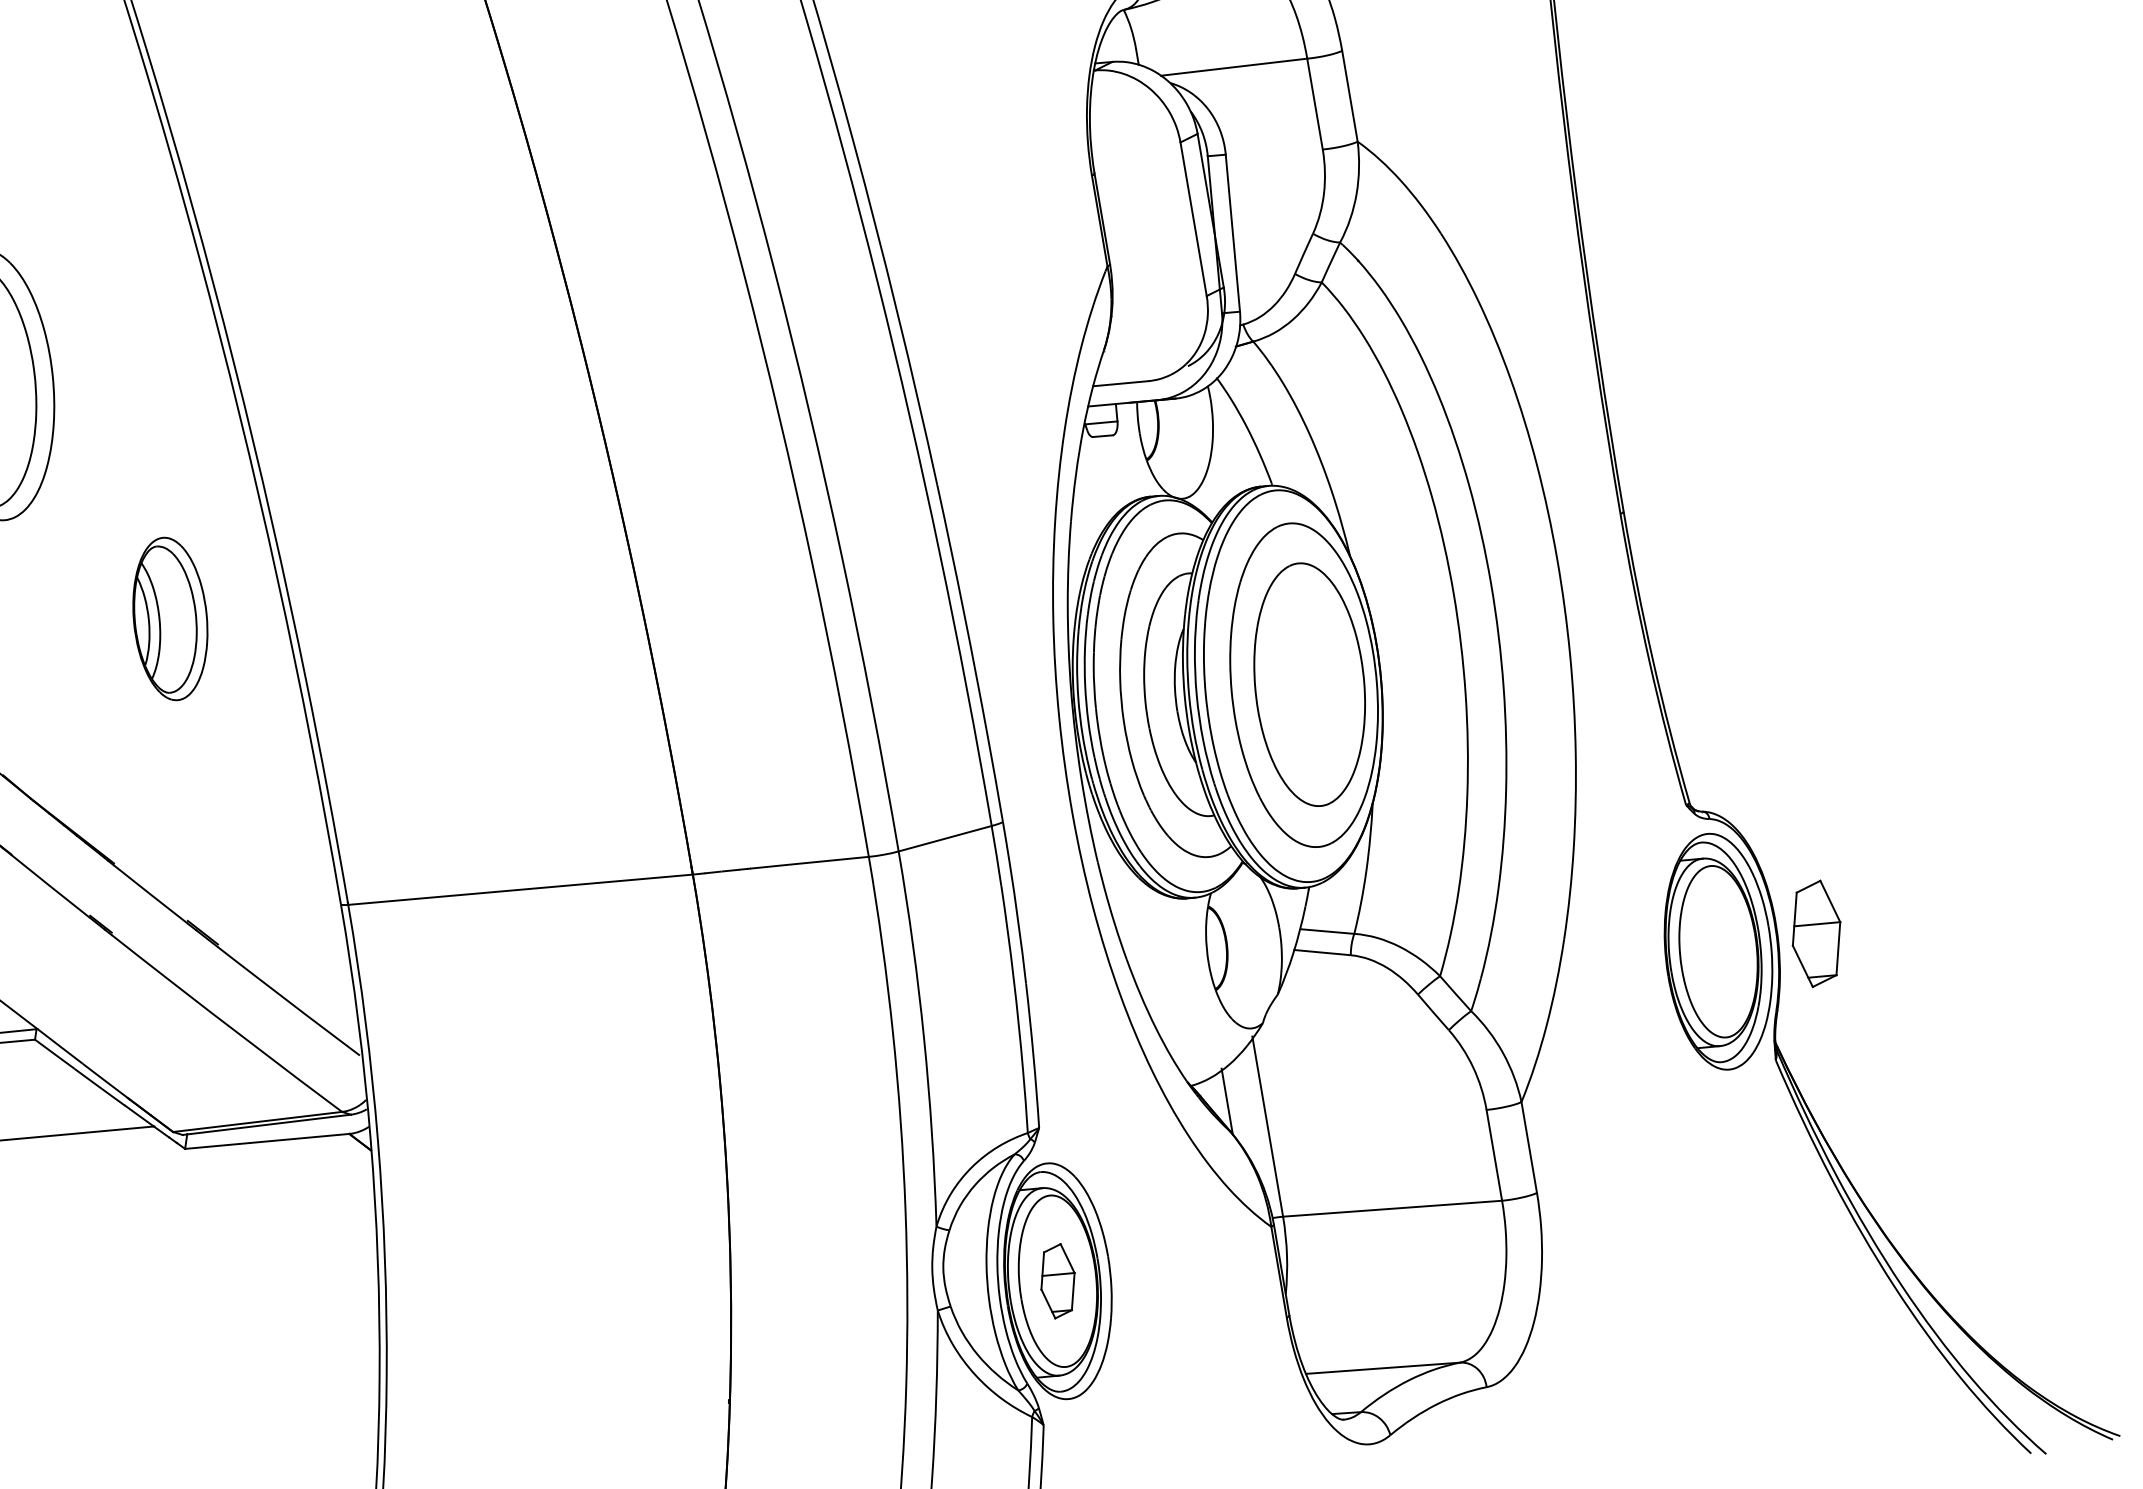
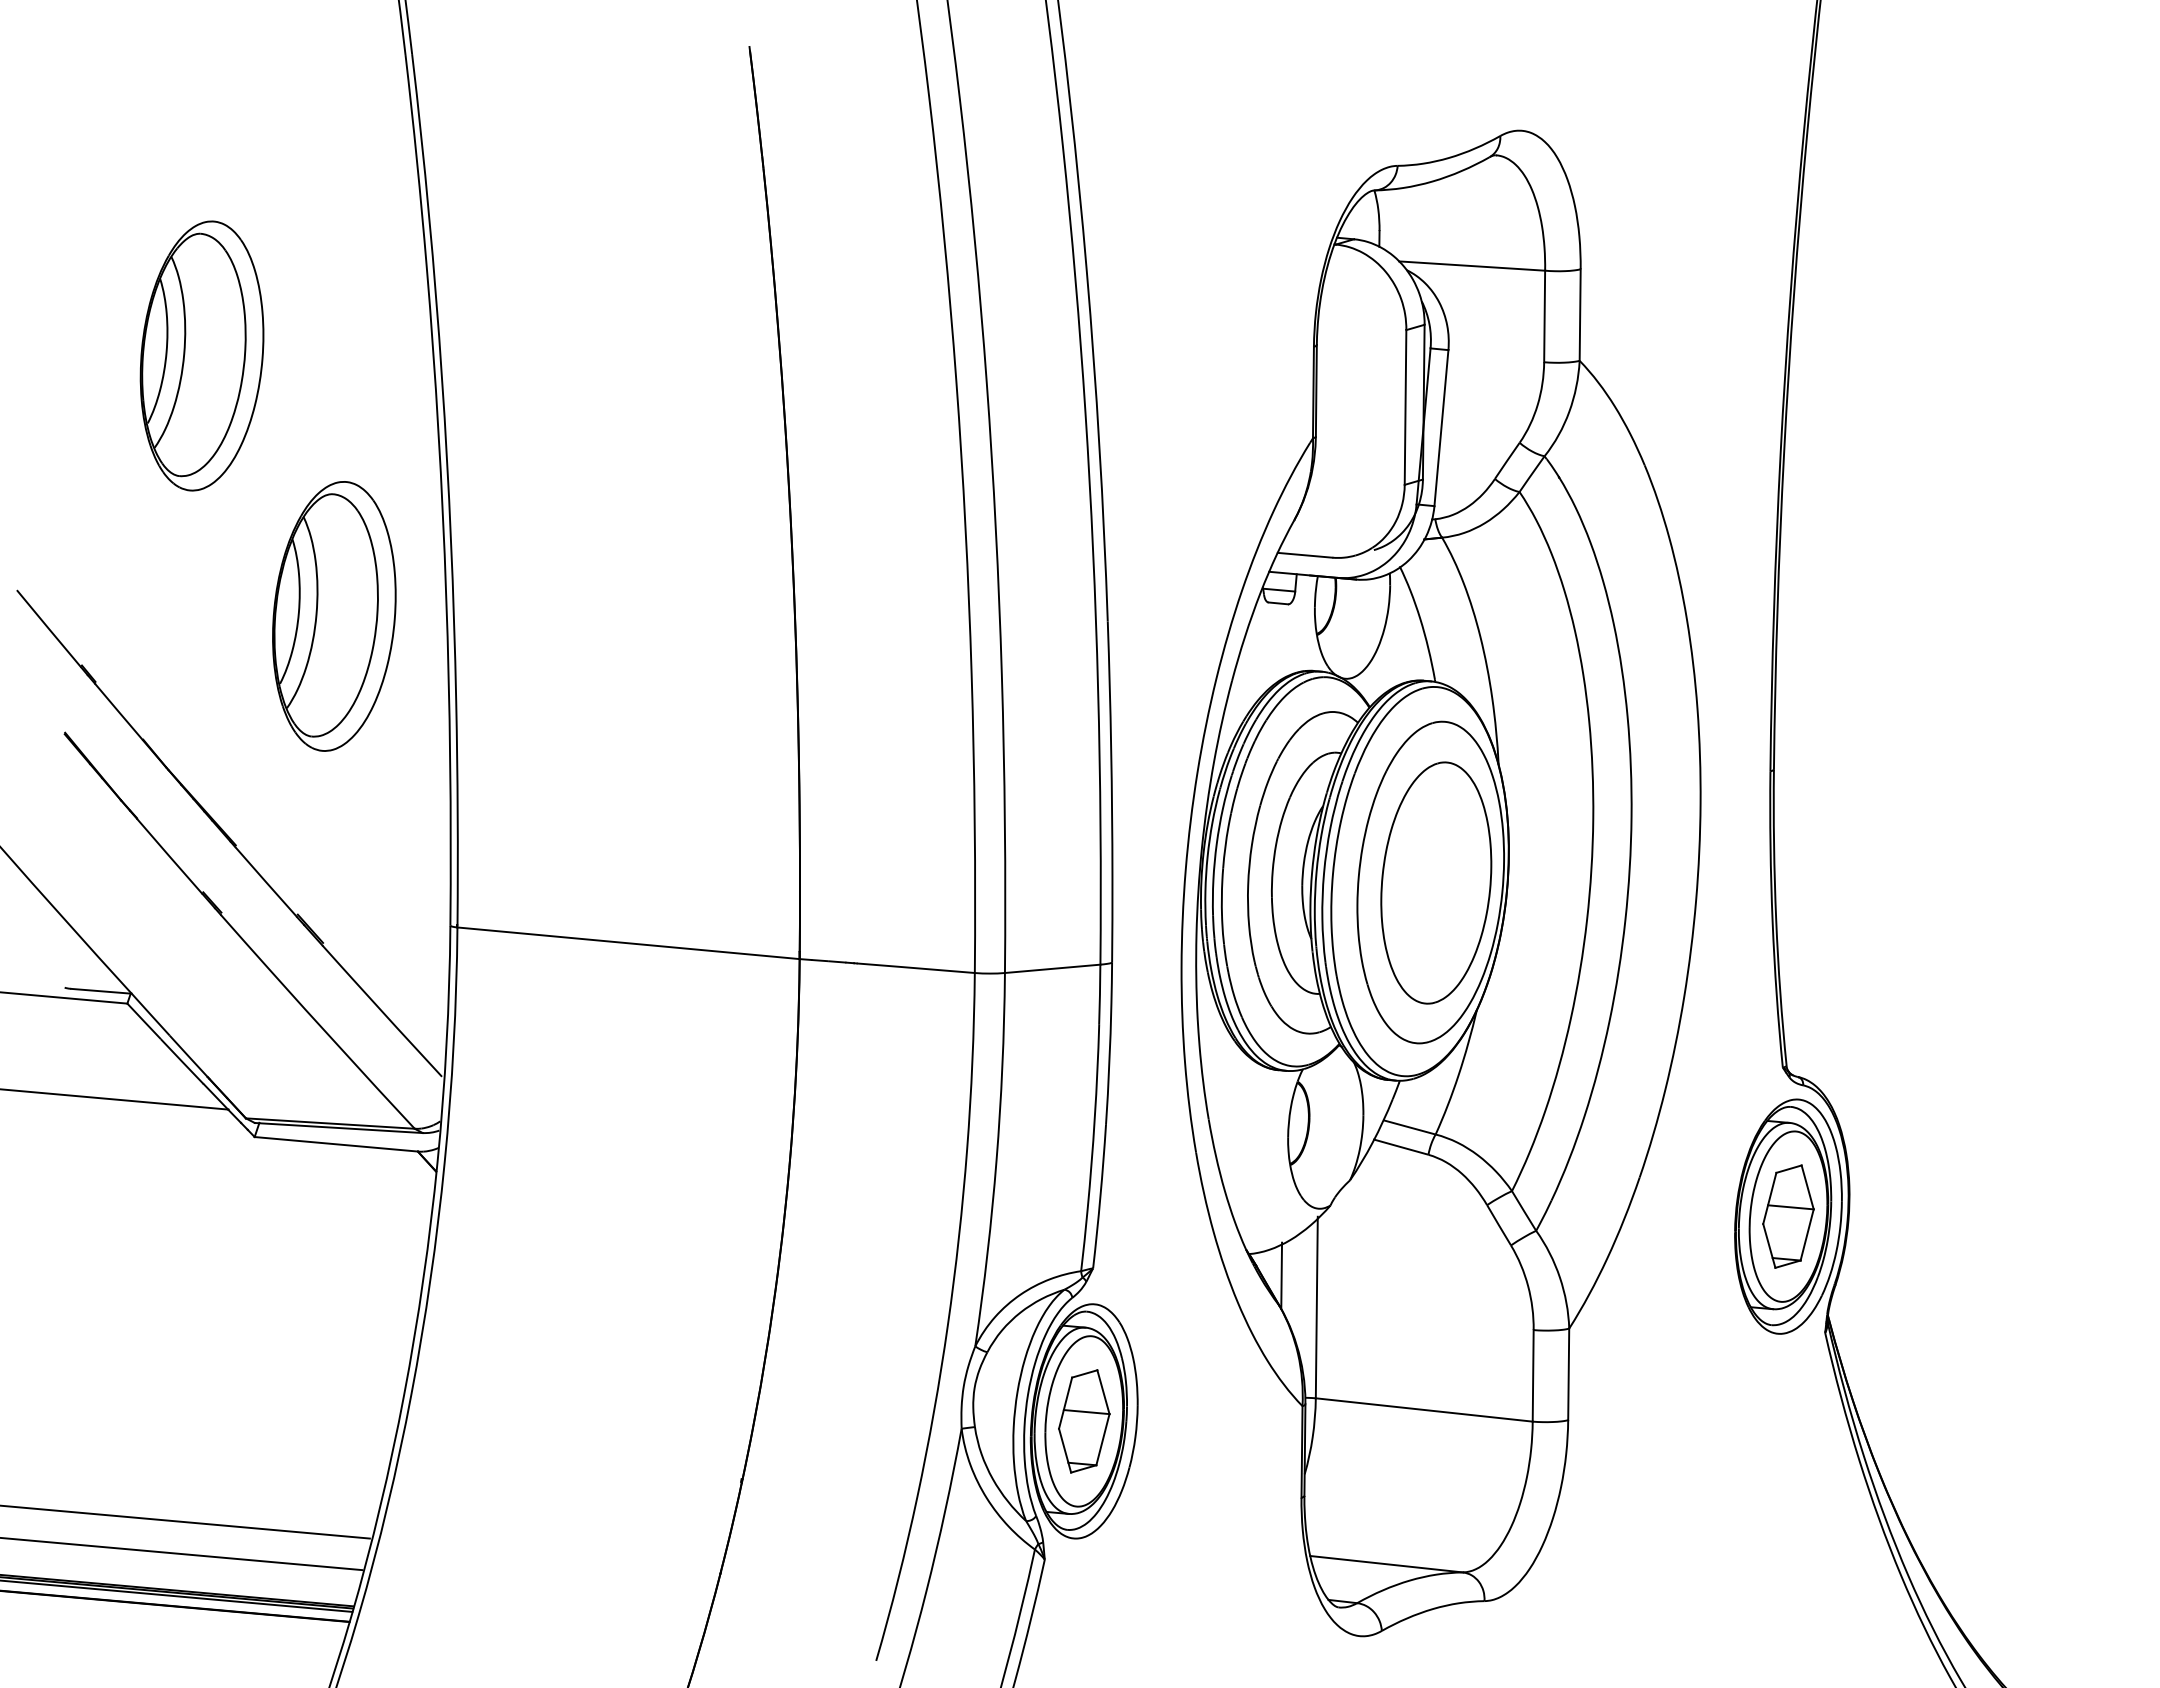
part: (170, 619) -> (334, 616), size x1.67
part: (1816, 933) -> (1788, 1216), moved
part: (1058, 1281) -> (1084, 1421), size x1.43

